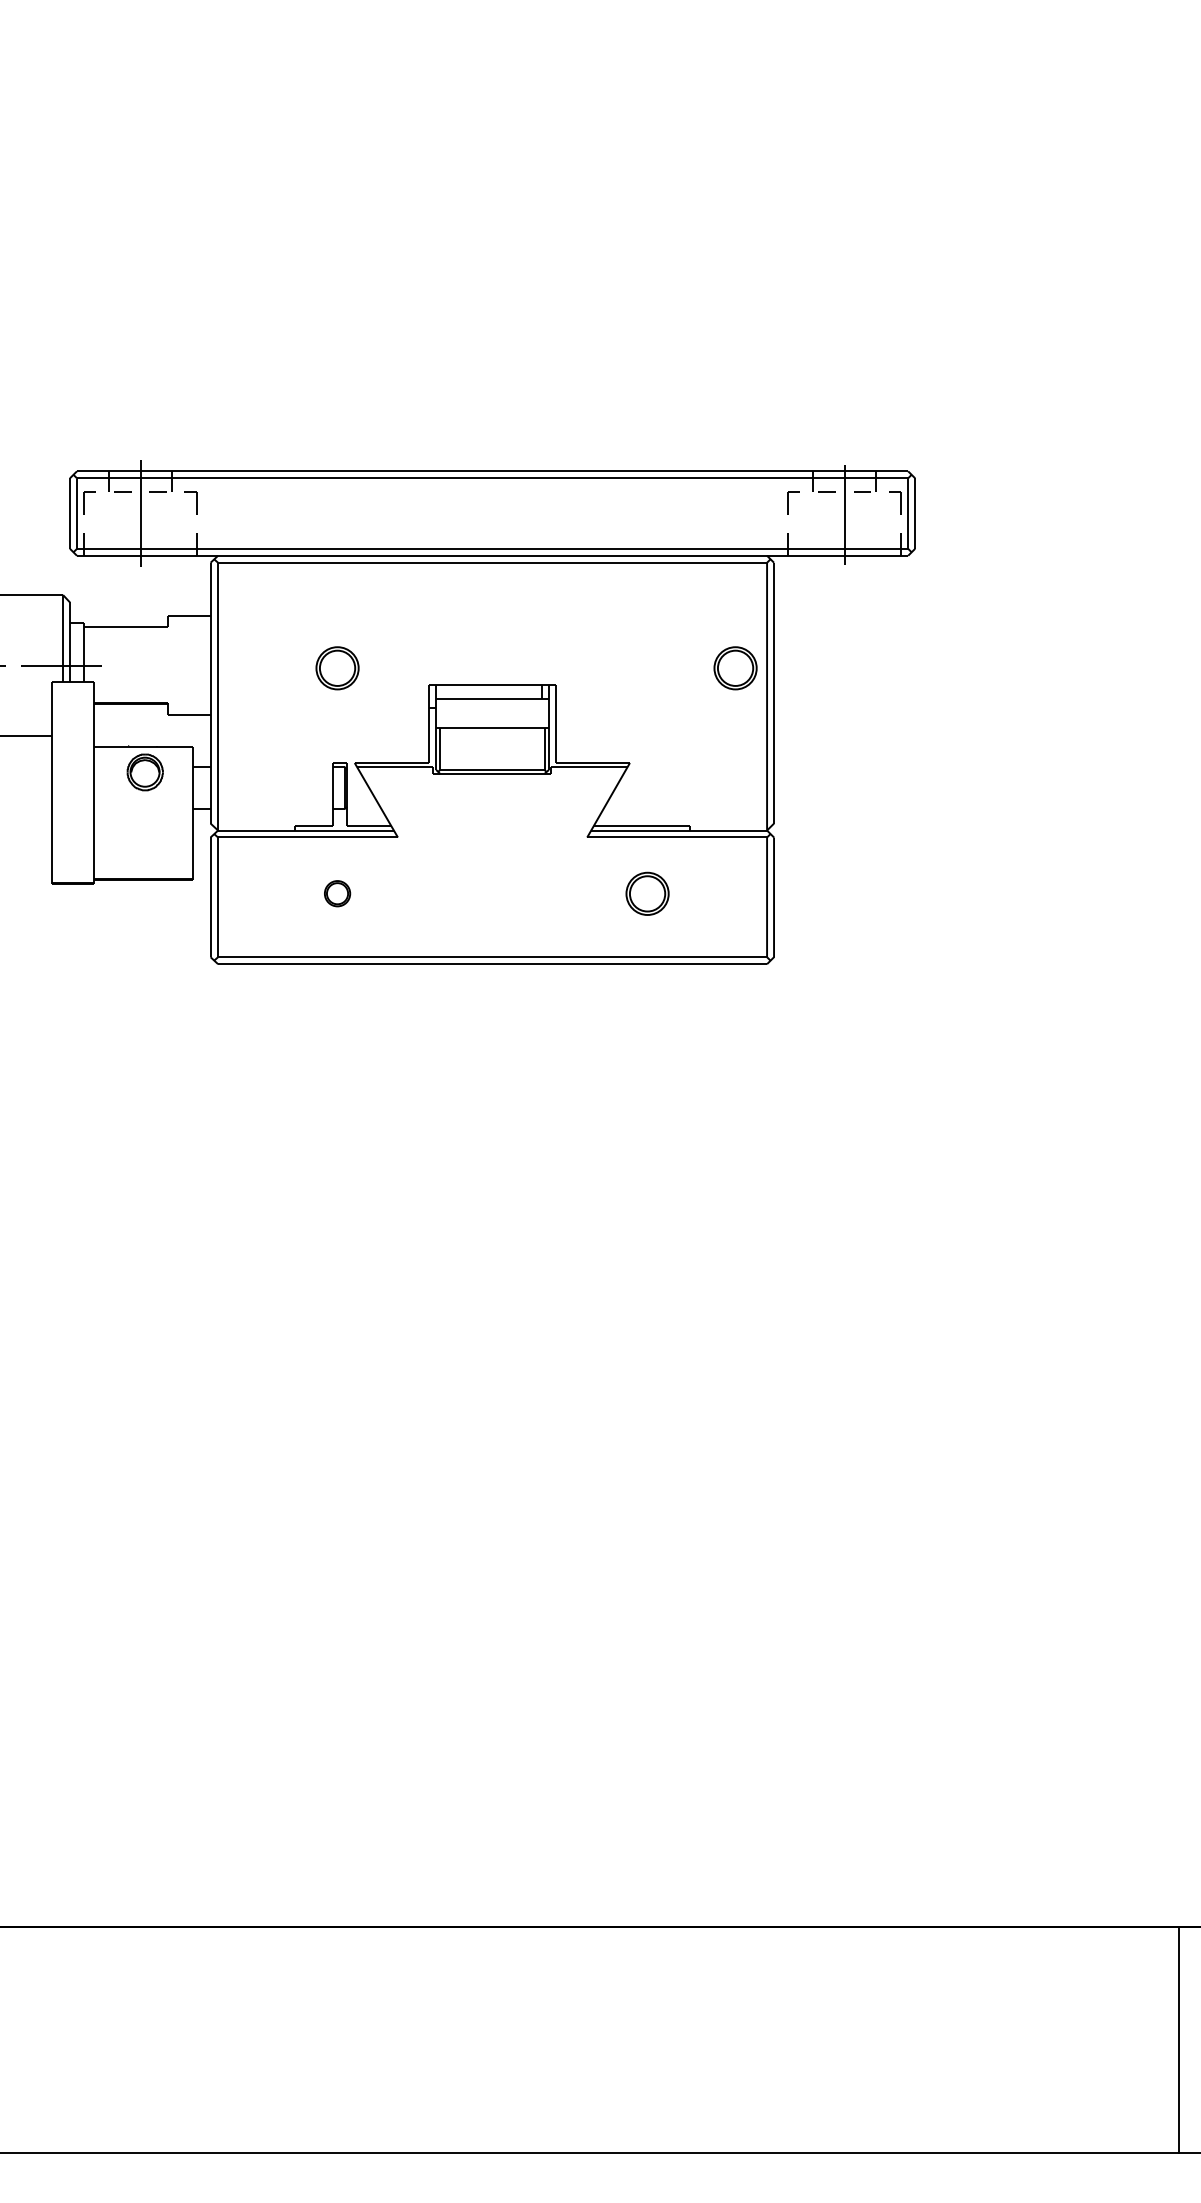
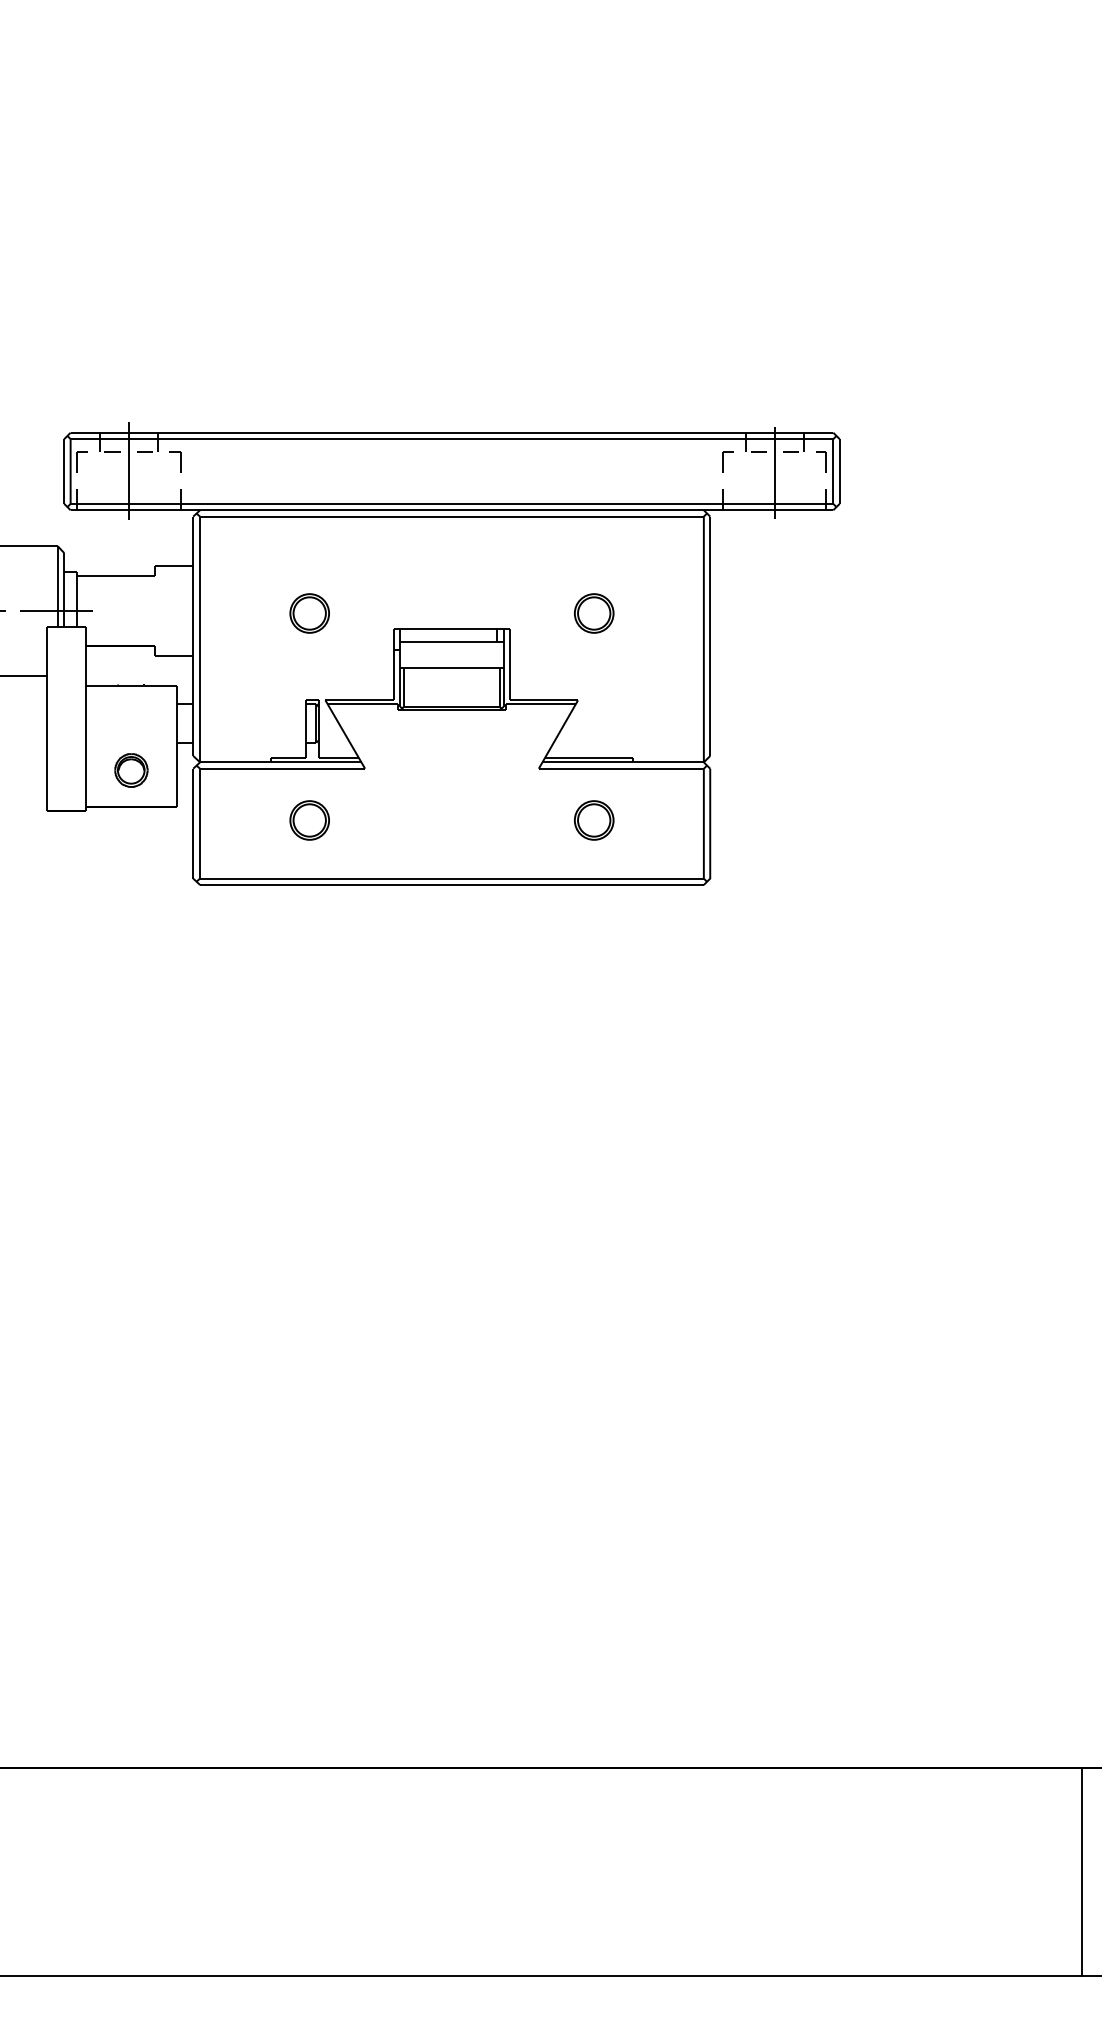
part: (735, 668) -> (594, 613), moved
part: (144, 772) -> (130, 770), moved
part: (337, 893) -> (309, 820), size x1.67

